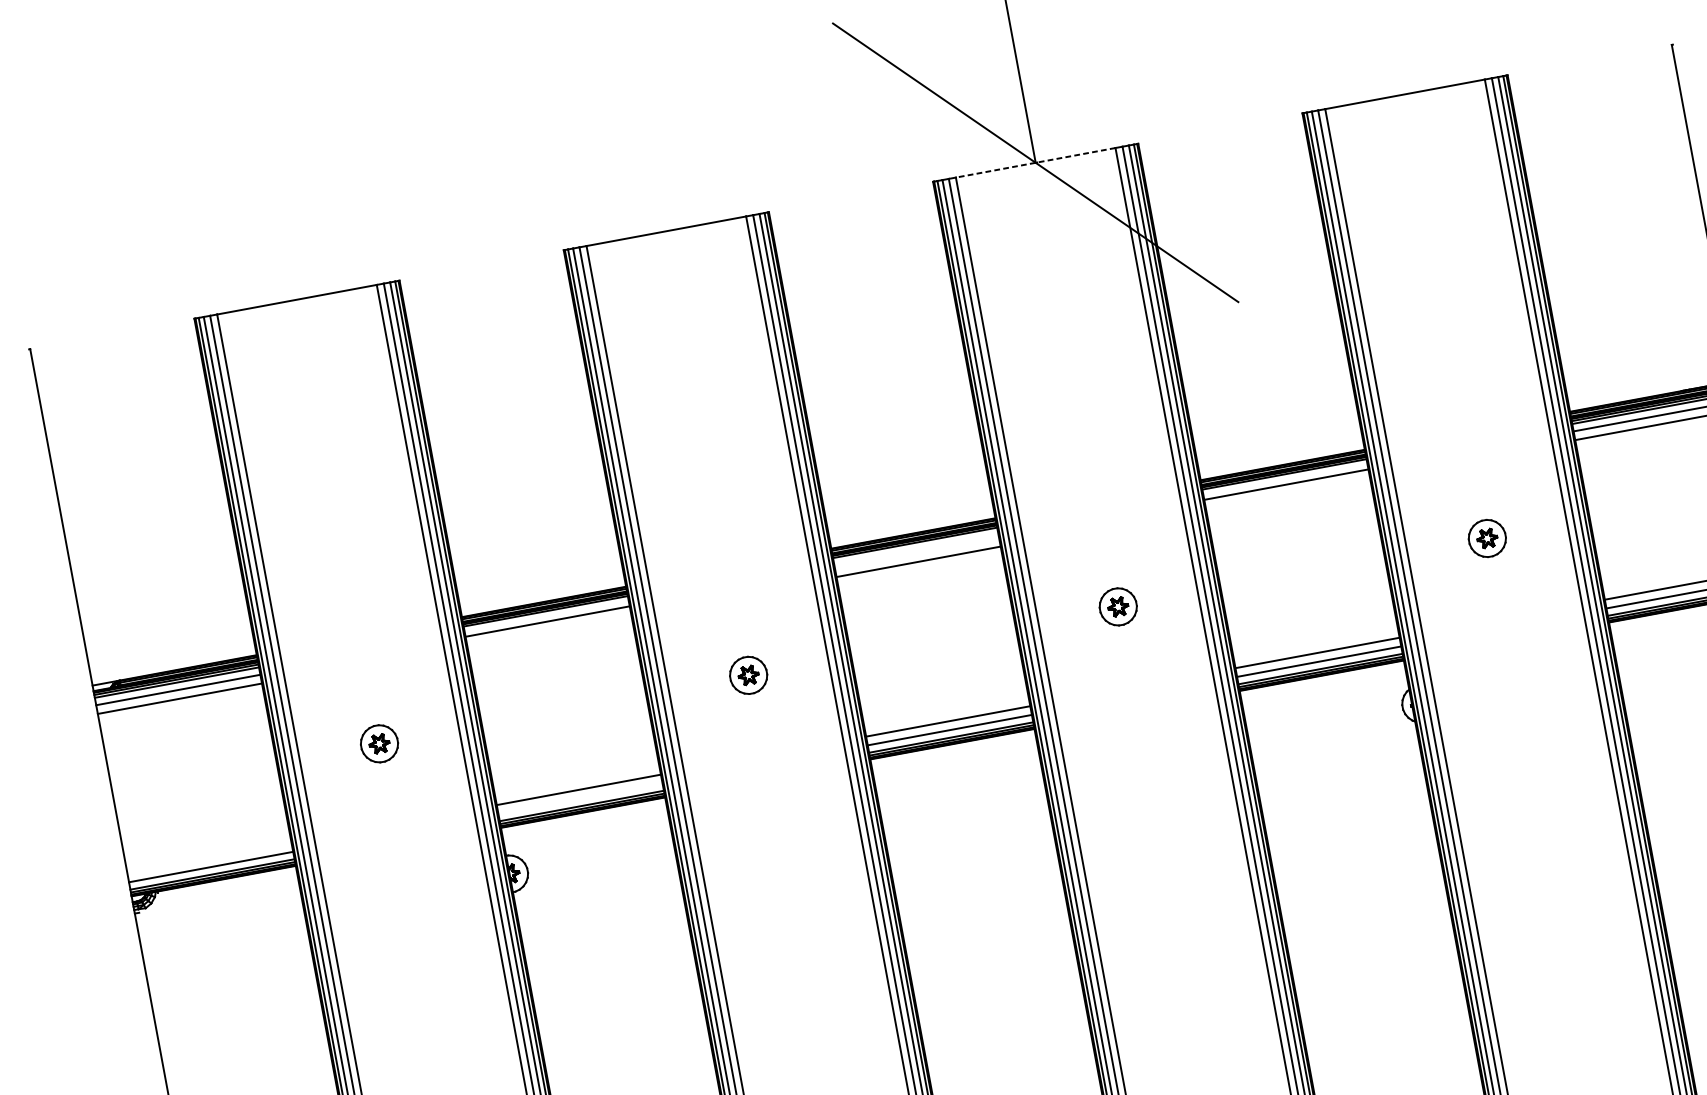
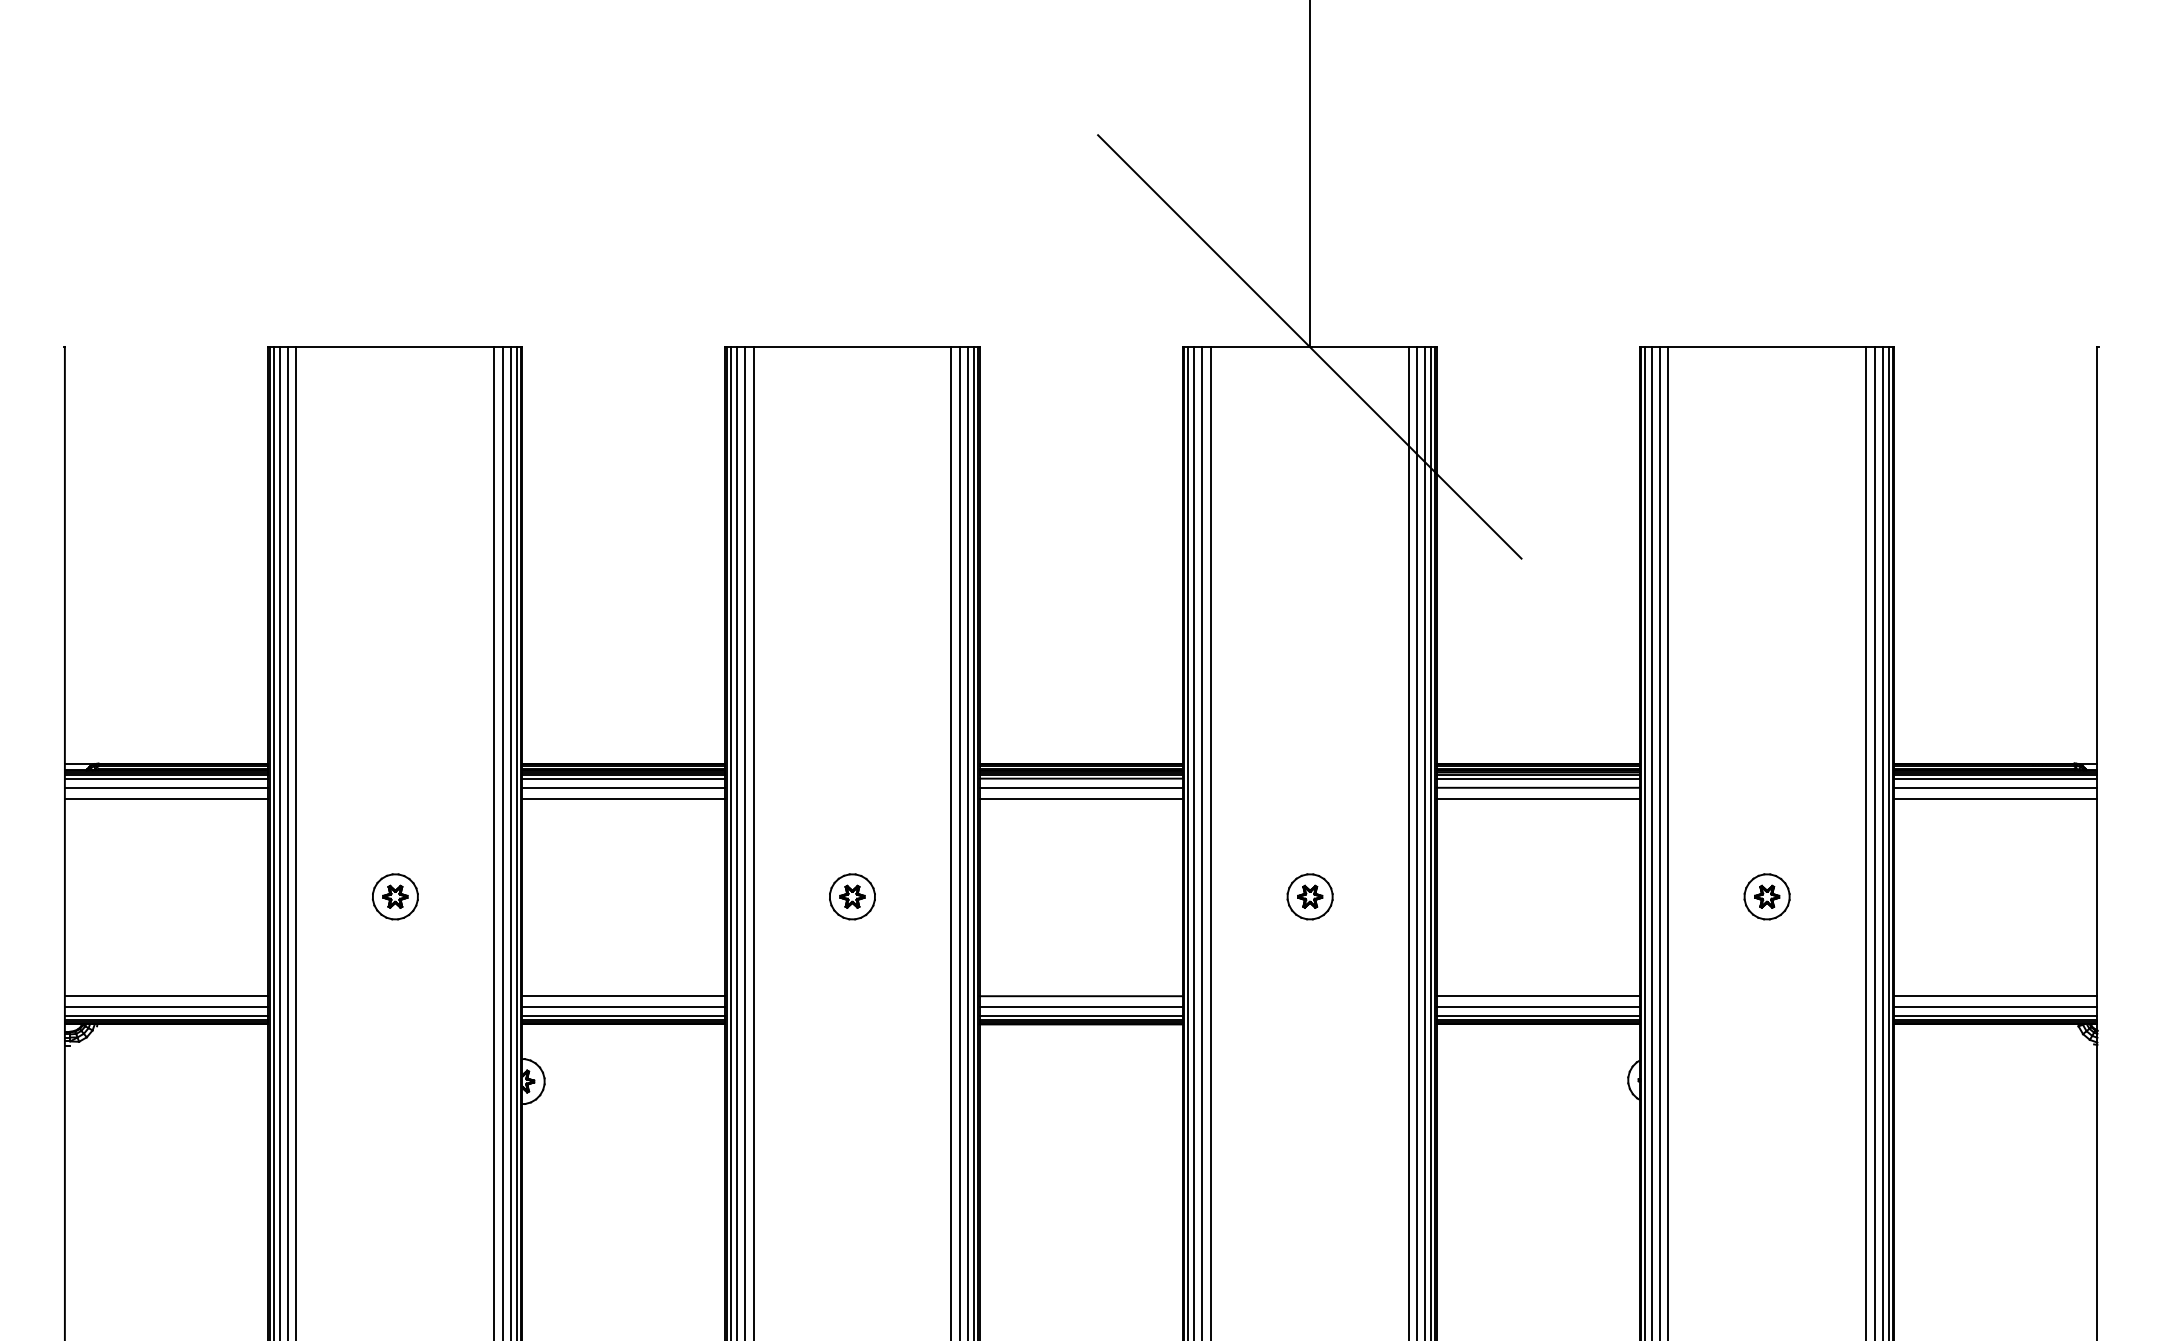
line: (1035, 162) -> (1309, 346), dashed -> solid
line: (1285, 477) -> (1538, 778), added
line: (1288, 493) -> (1538, 798), added
line: (915, 545) -> (1080, 778), added
line: (916, 552) -> (1080, 787), added
line: (546, 614) -> (623, 778), added
line: (549, 630) -> (623, 798), added
line: (580, 799) -> (623, 1007), added
line: (209, 858) -> (166, 996), added

